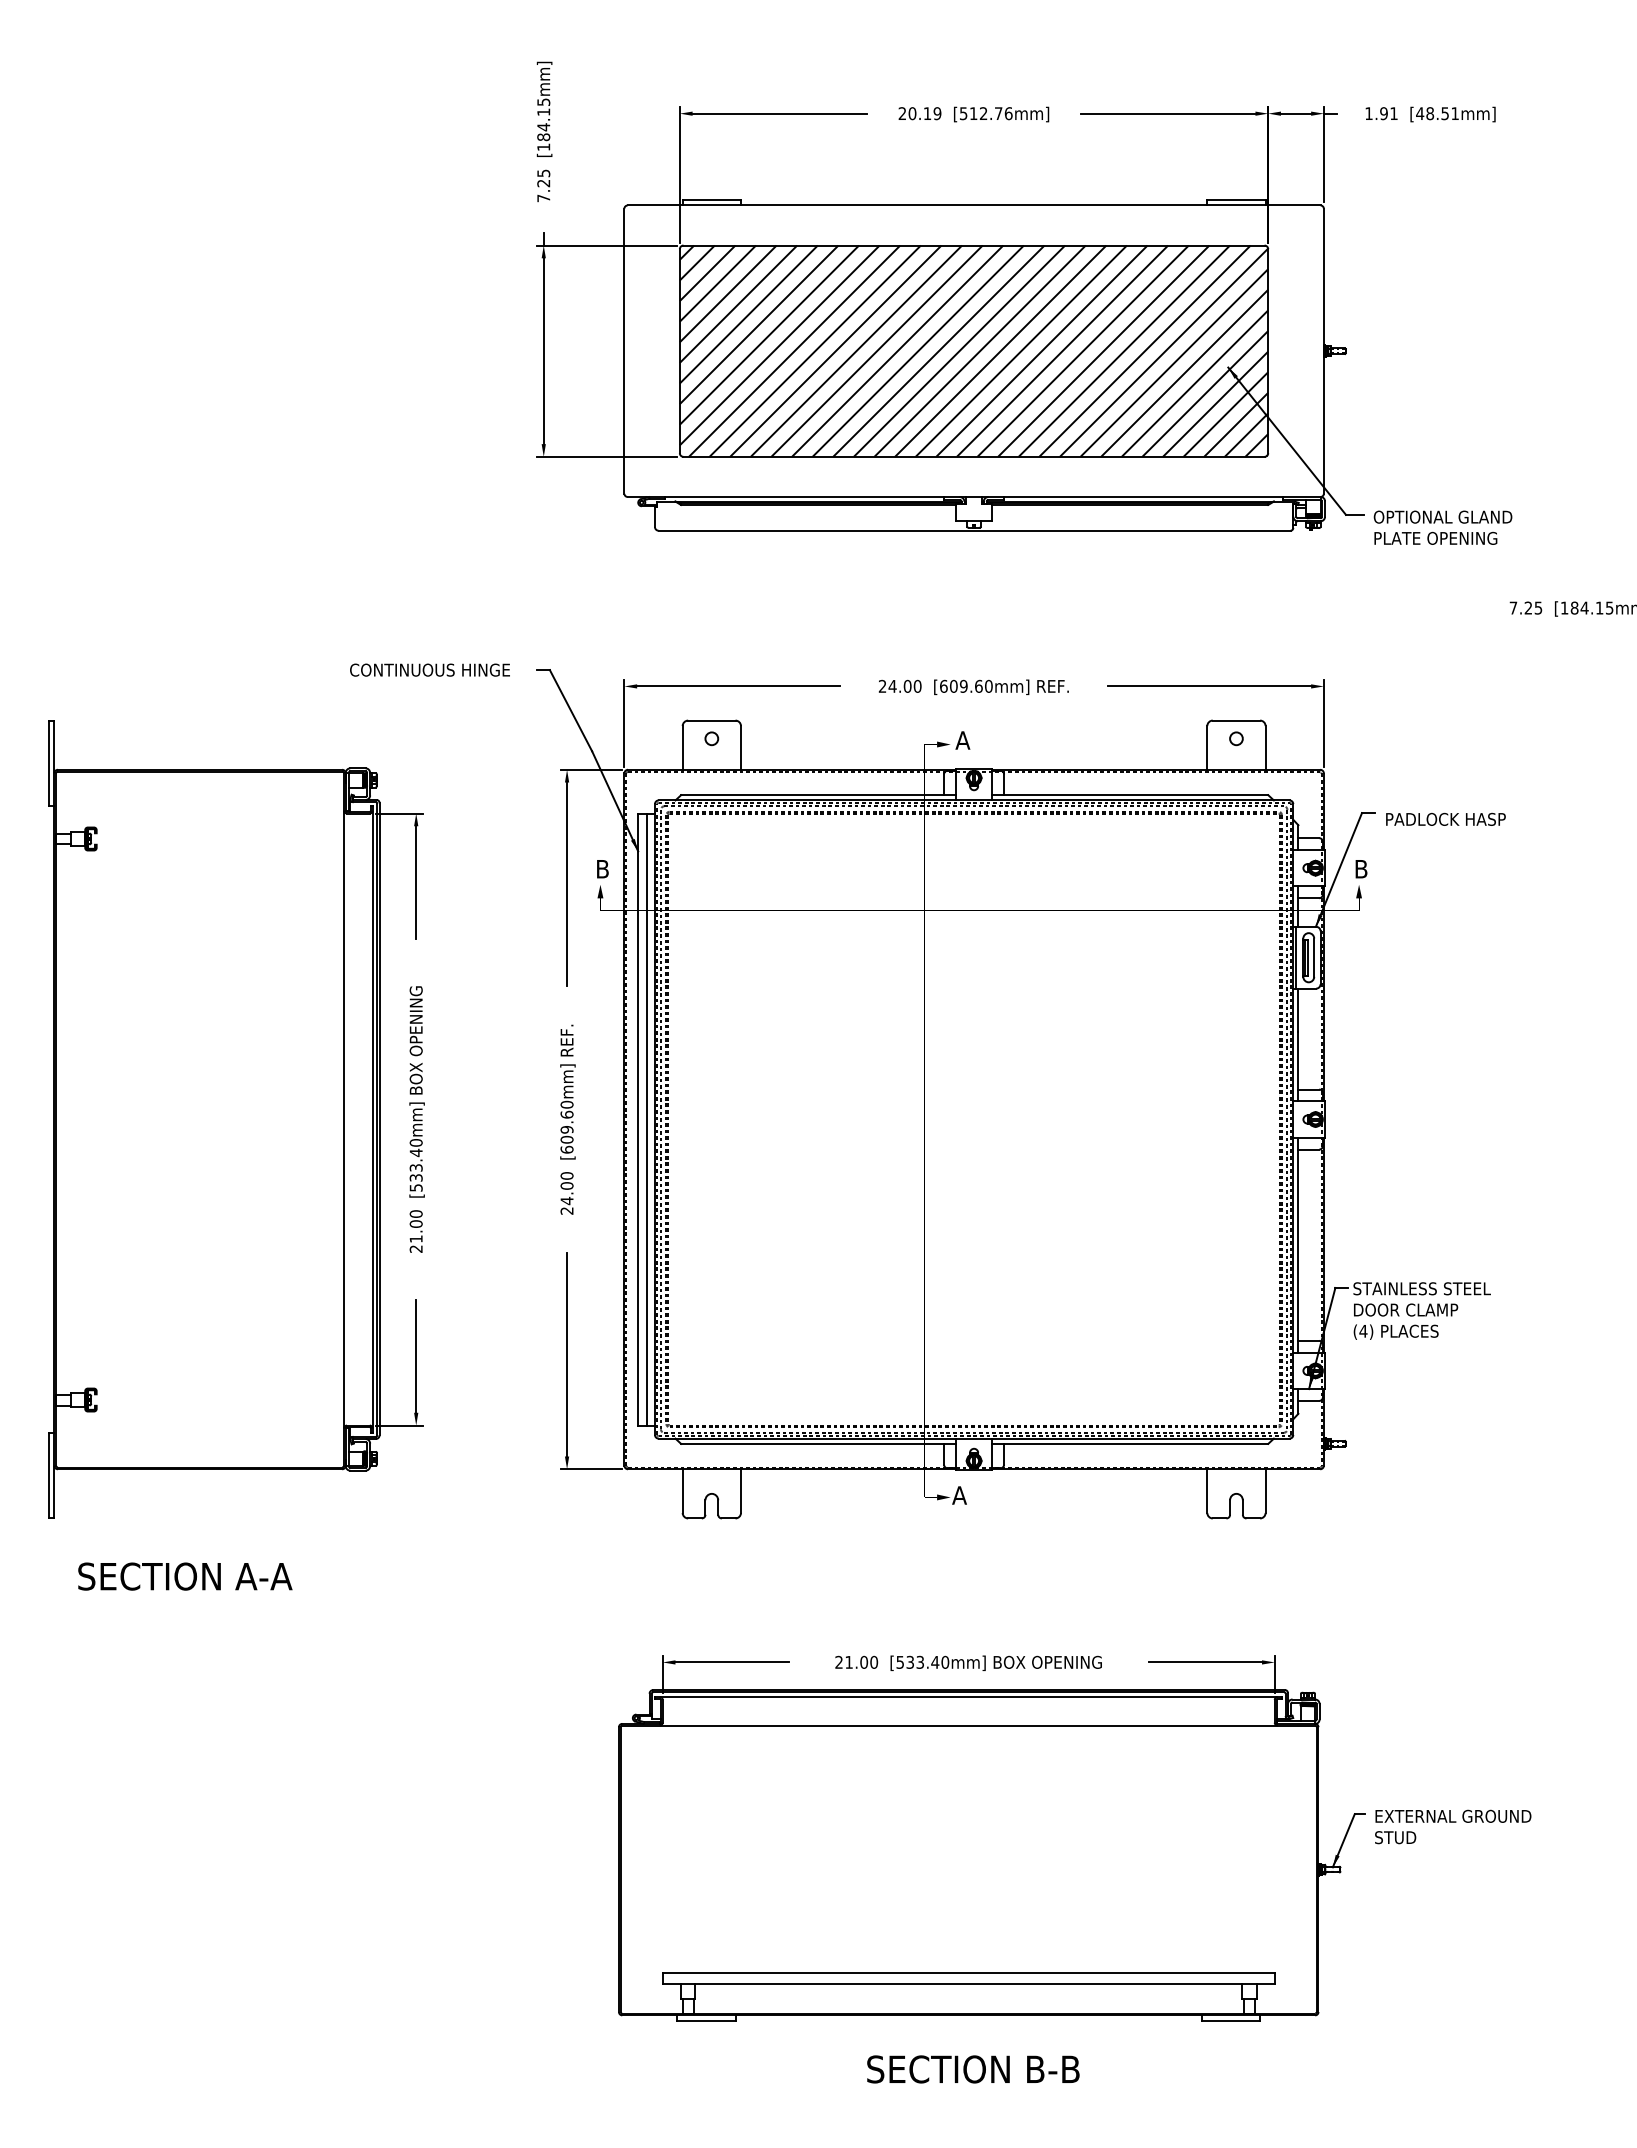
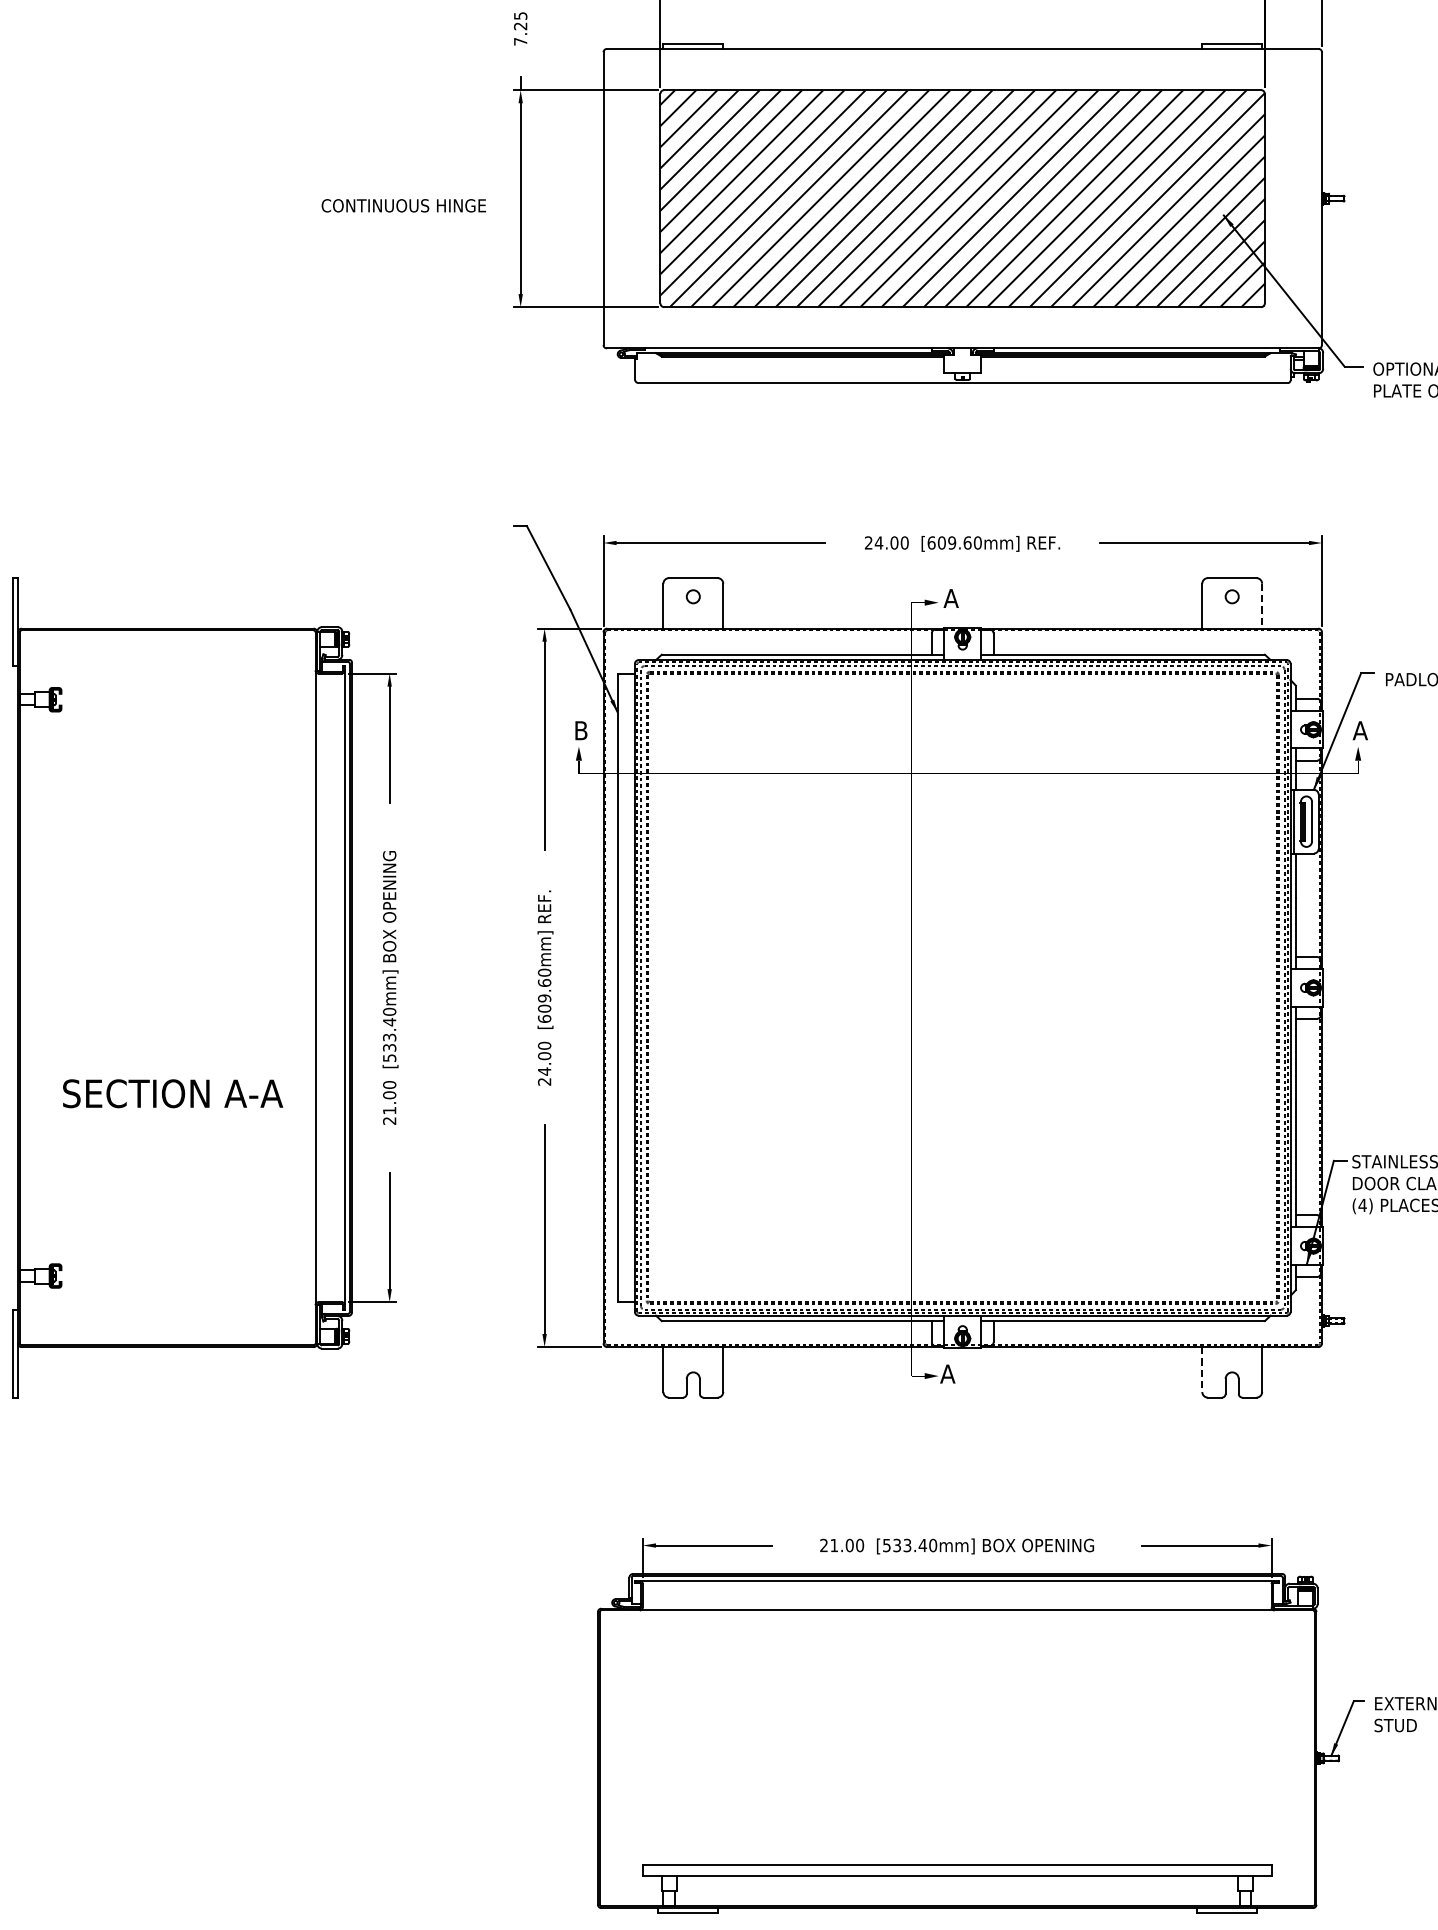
text: (429, 669) -> (403, 205), moved
line: (1265, 747) -> (1262, 605), solid -> dashed
text: (1360, 869) -> (1359, 731), B -> A
line: (647, 1119) -> (627, 987), removed
line: (1207, 1491) -> (1202, 1369), solid -> dashed
text: (185, 1576) -> (173, 1093), moved

